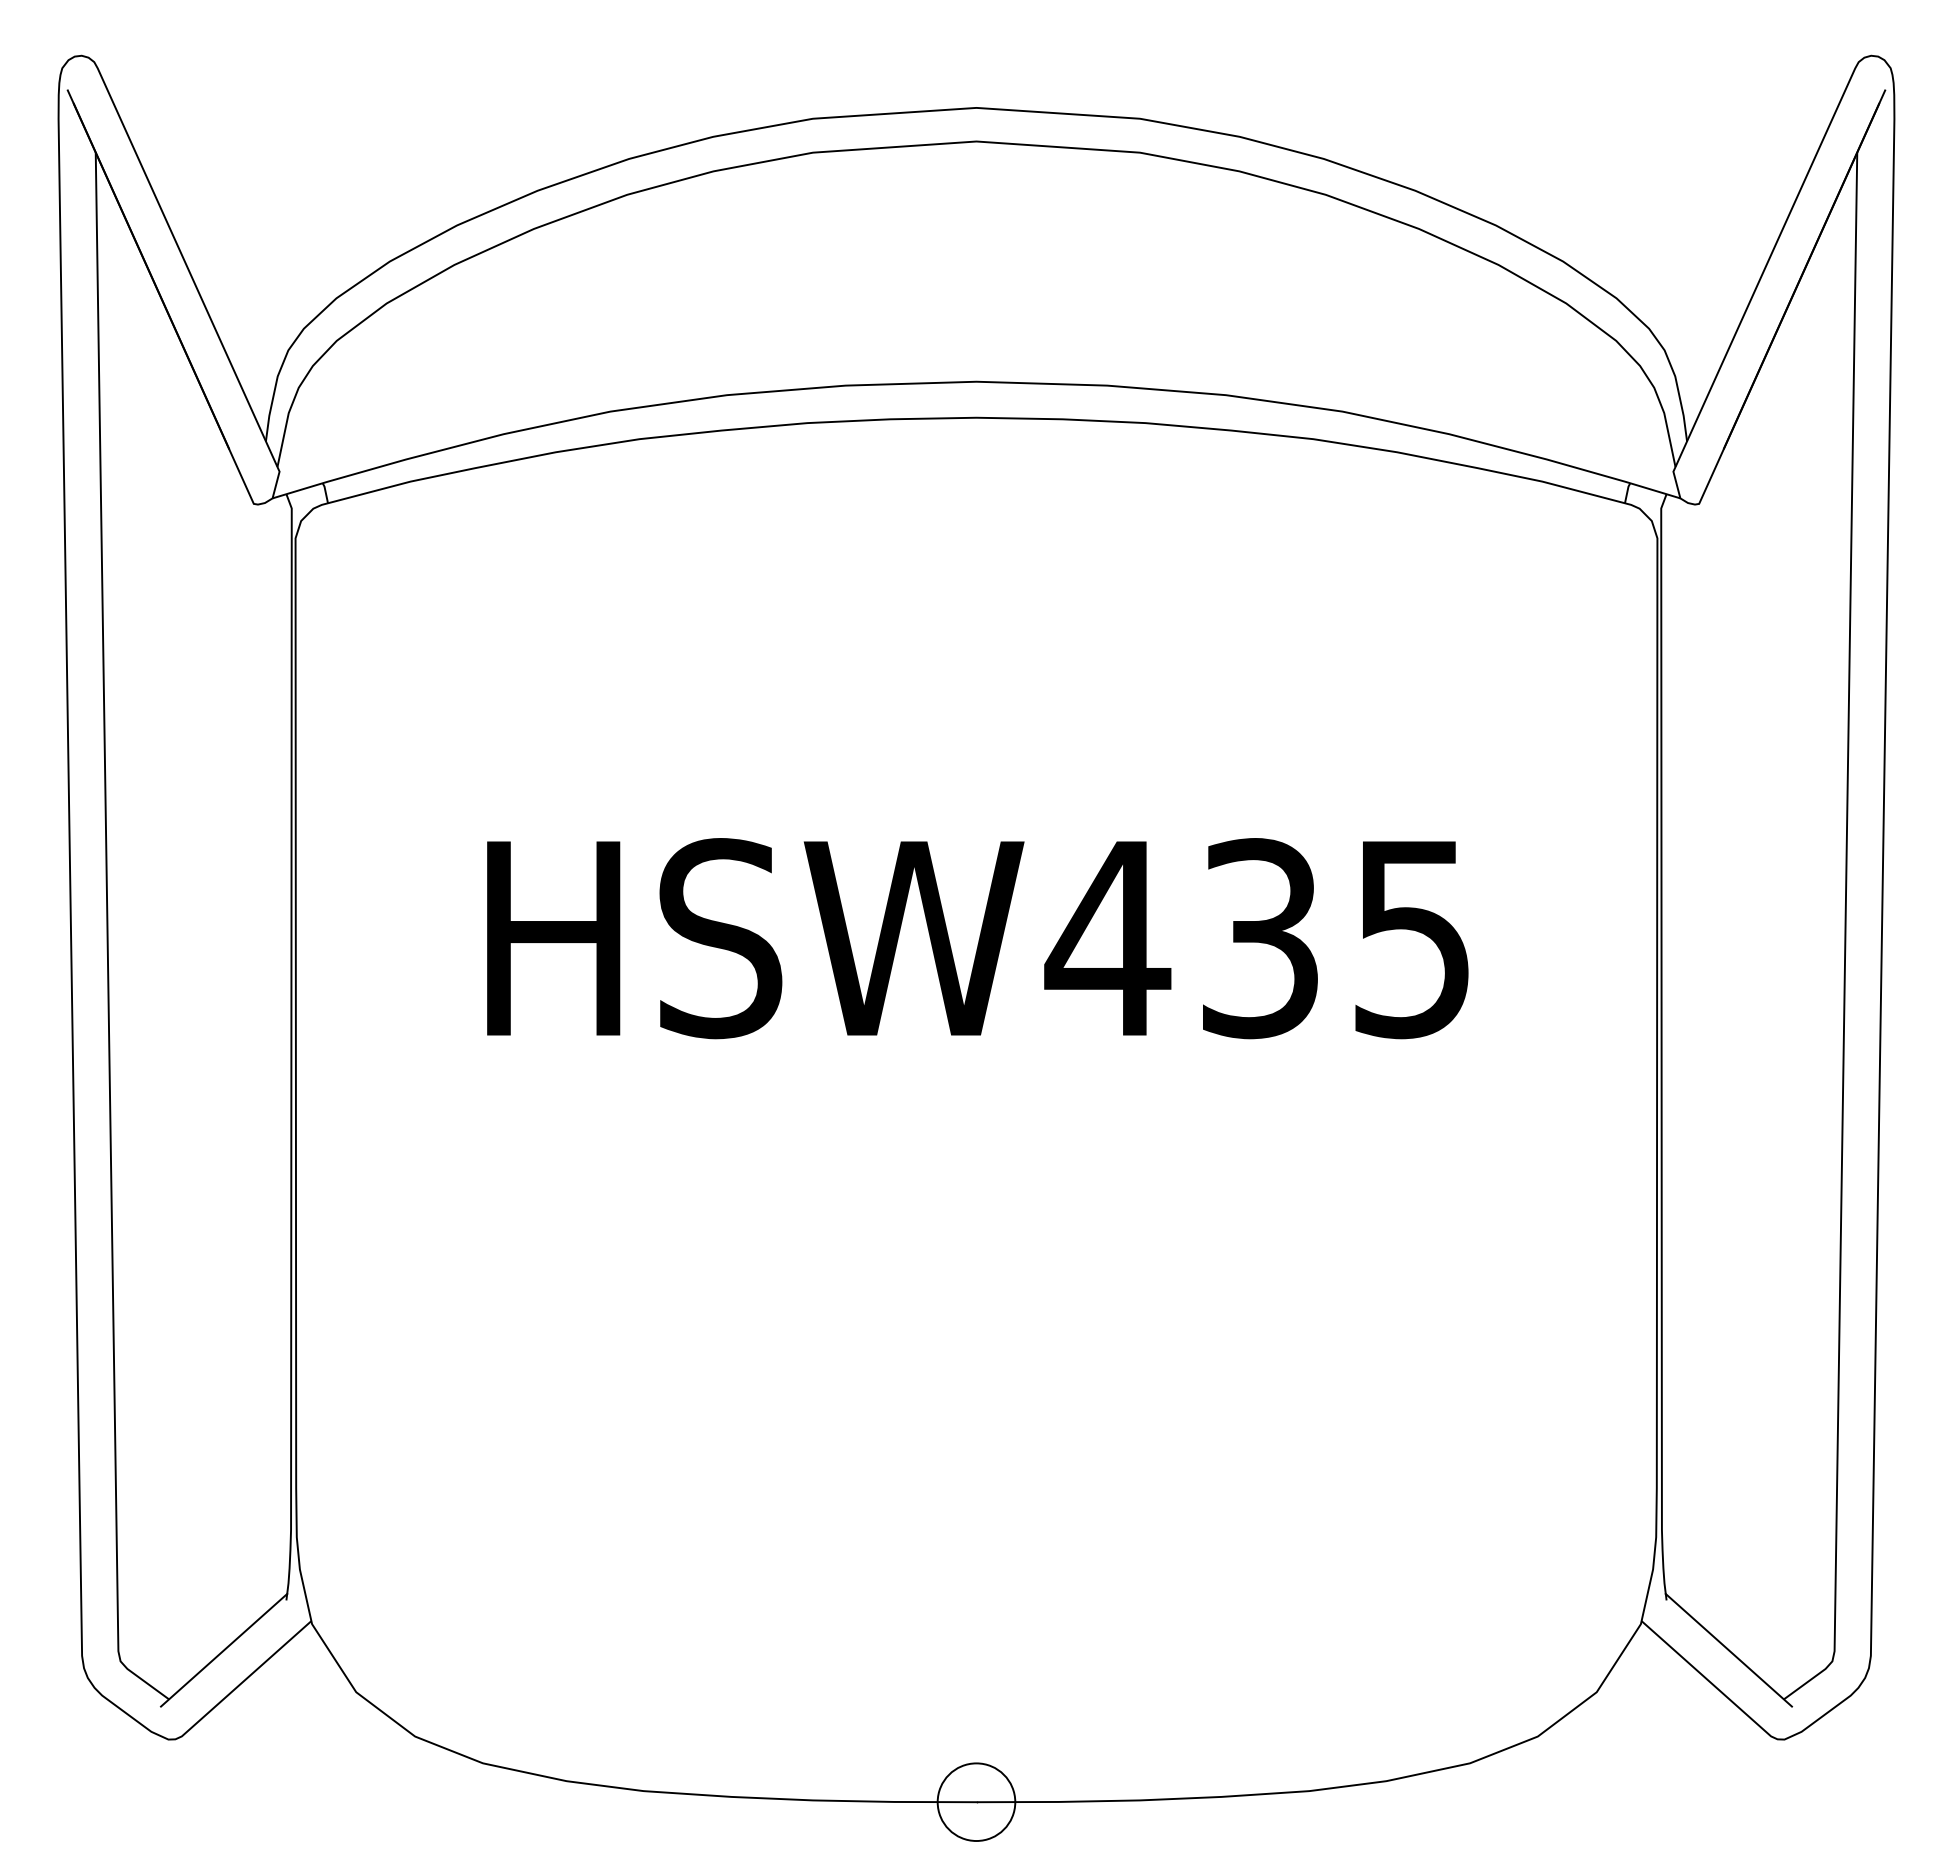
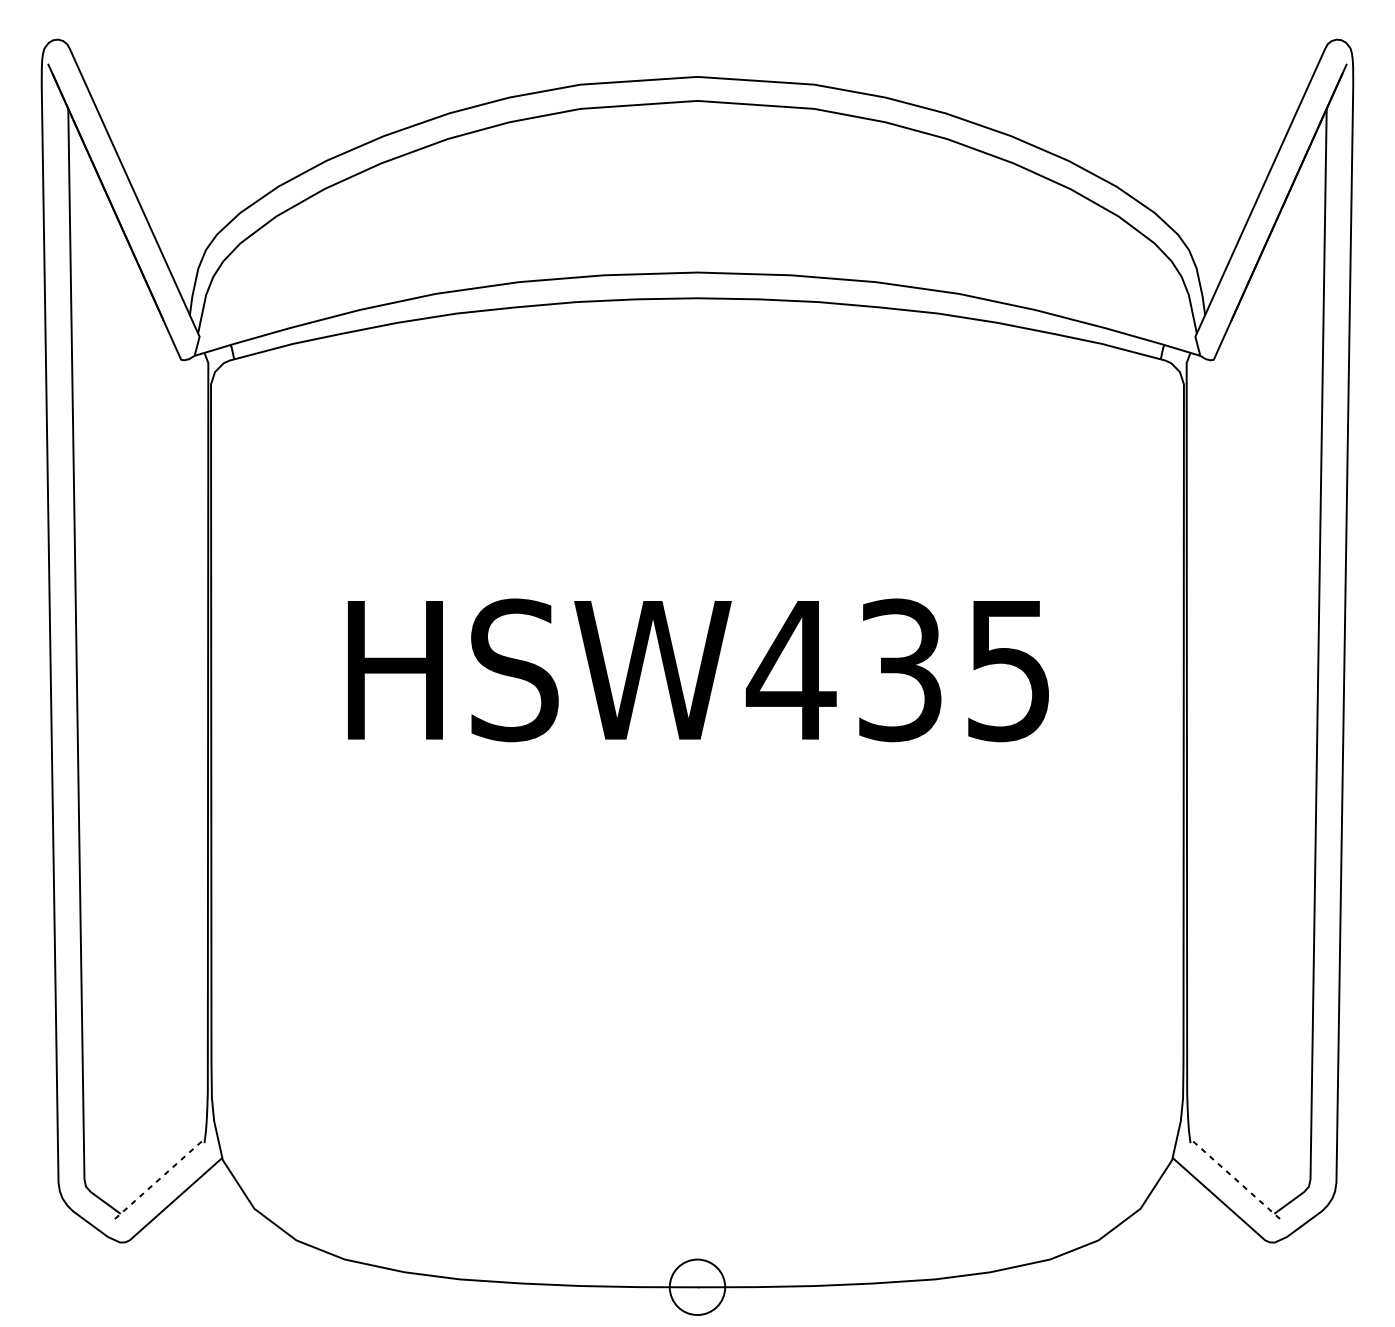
line: (224, 1650) -> (160, 1178), solid -> dashed
line: (1728, 1650) -> (1234, 1178), solid -> dashed

